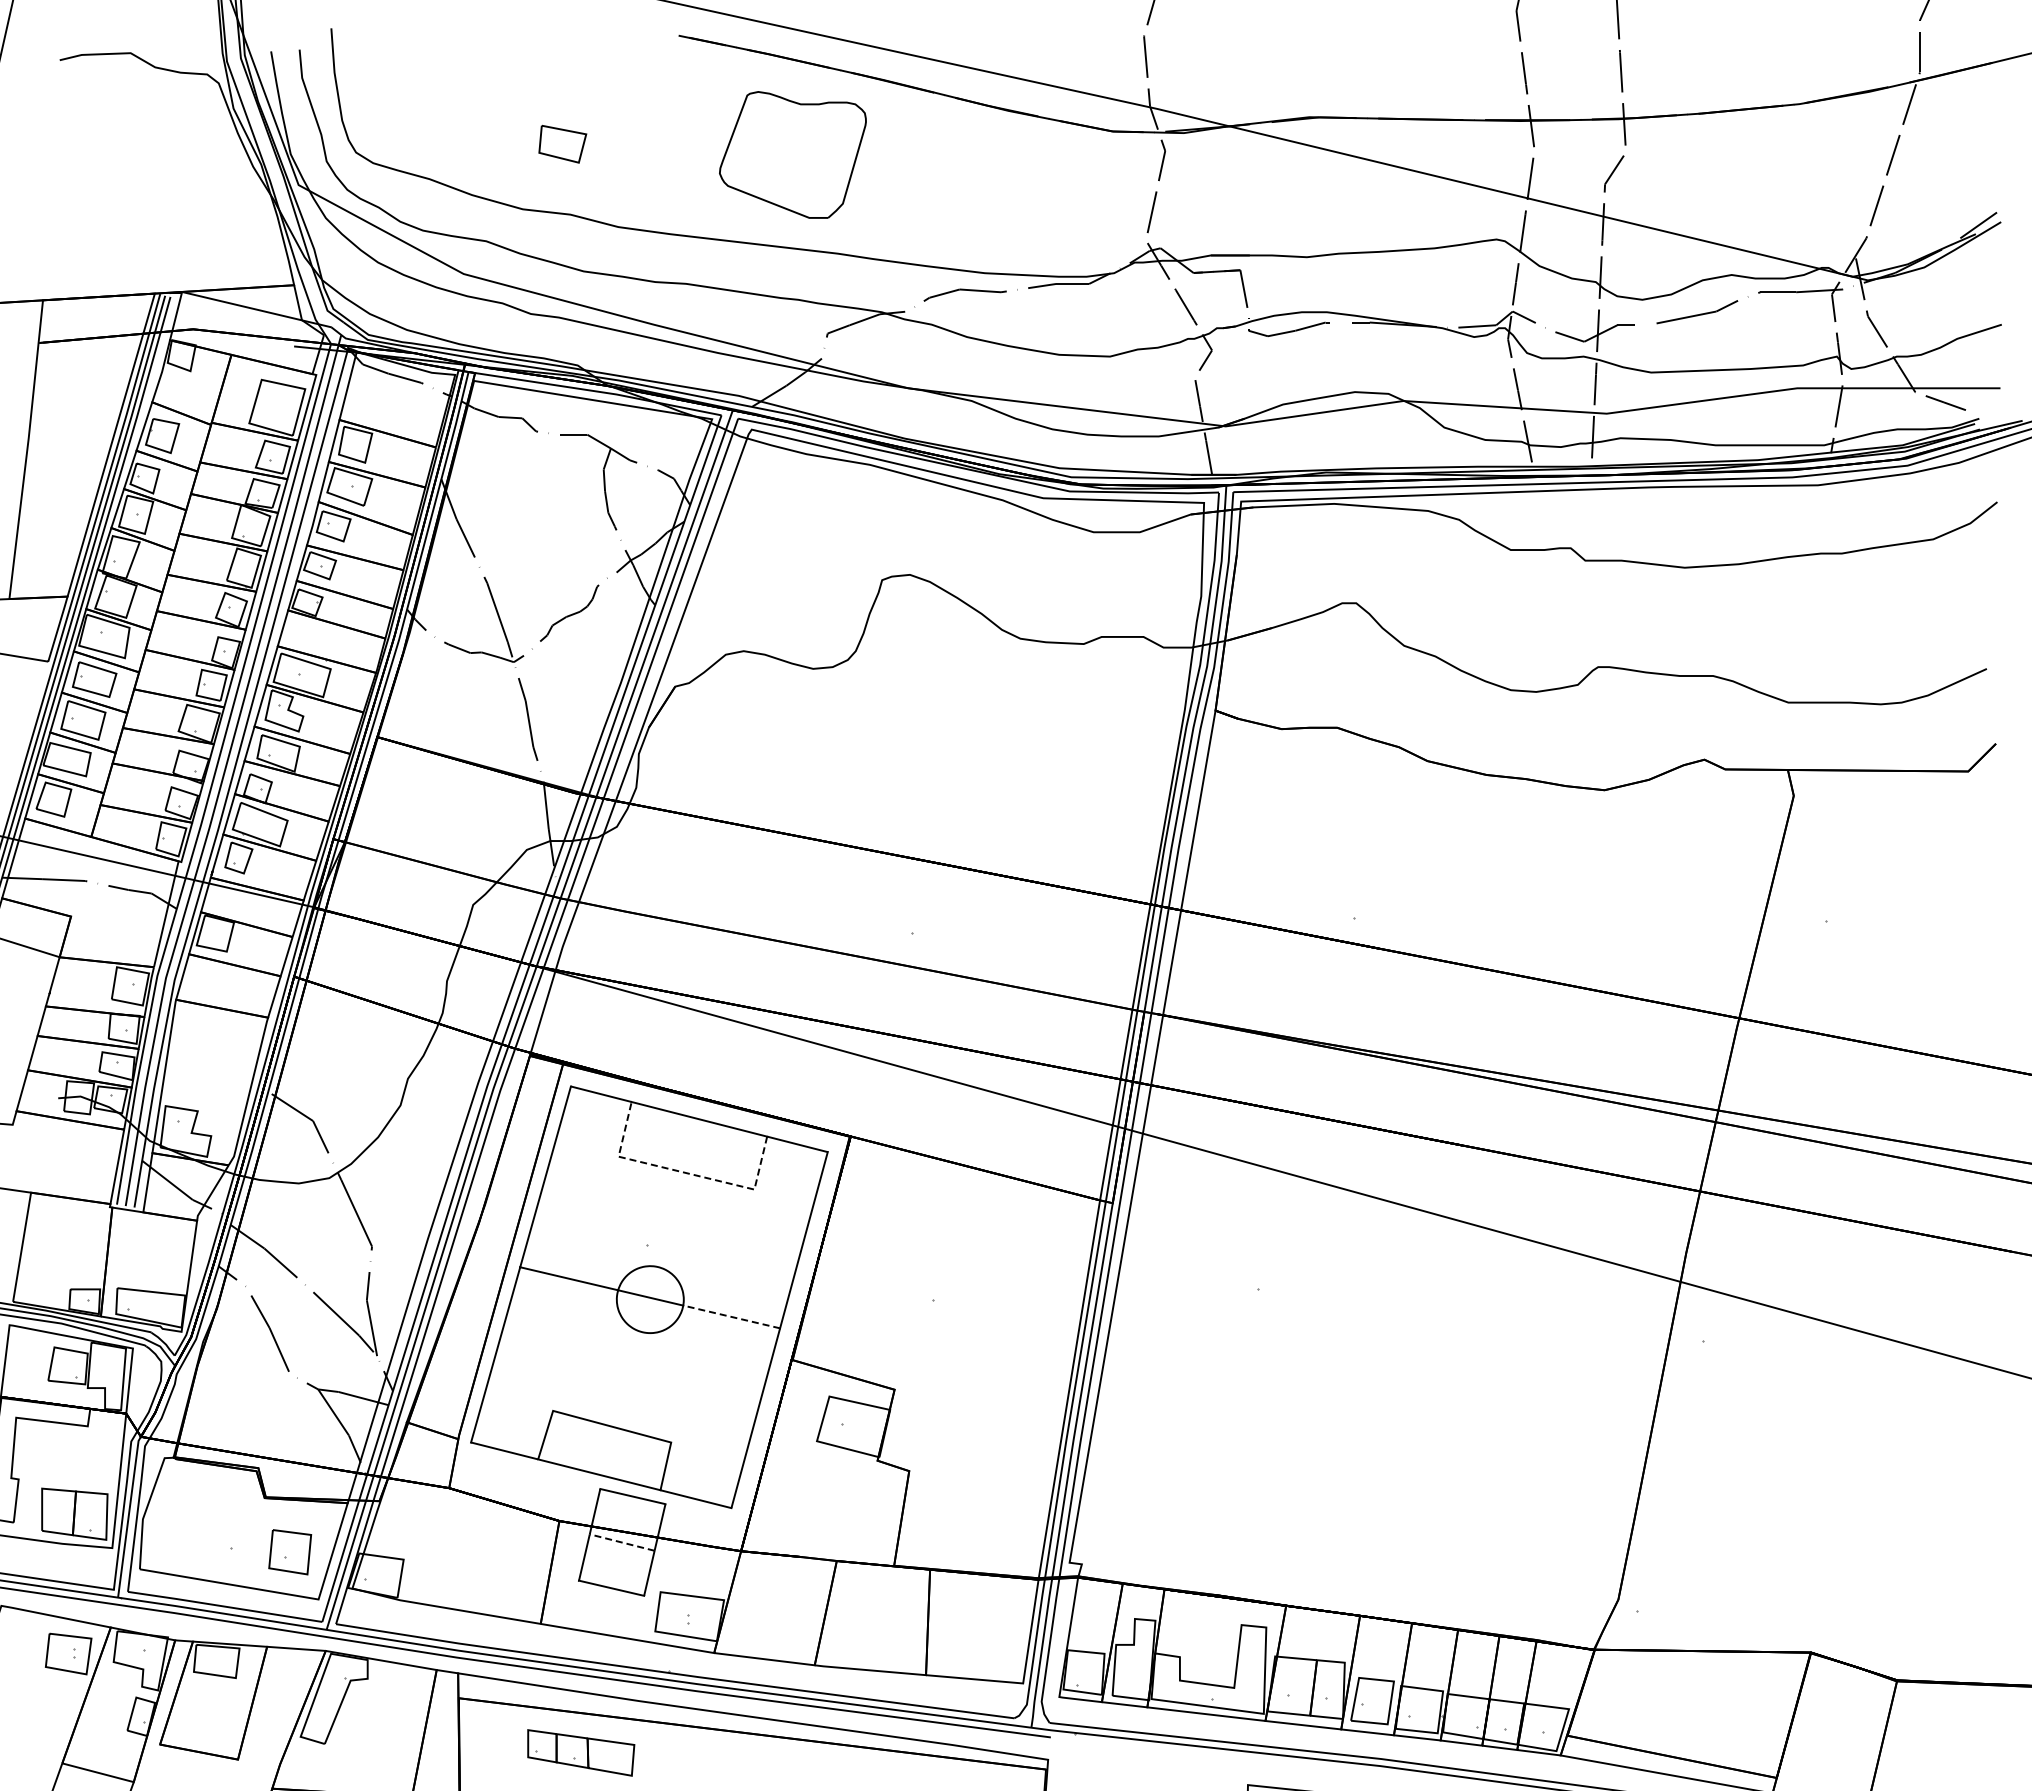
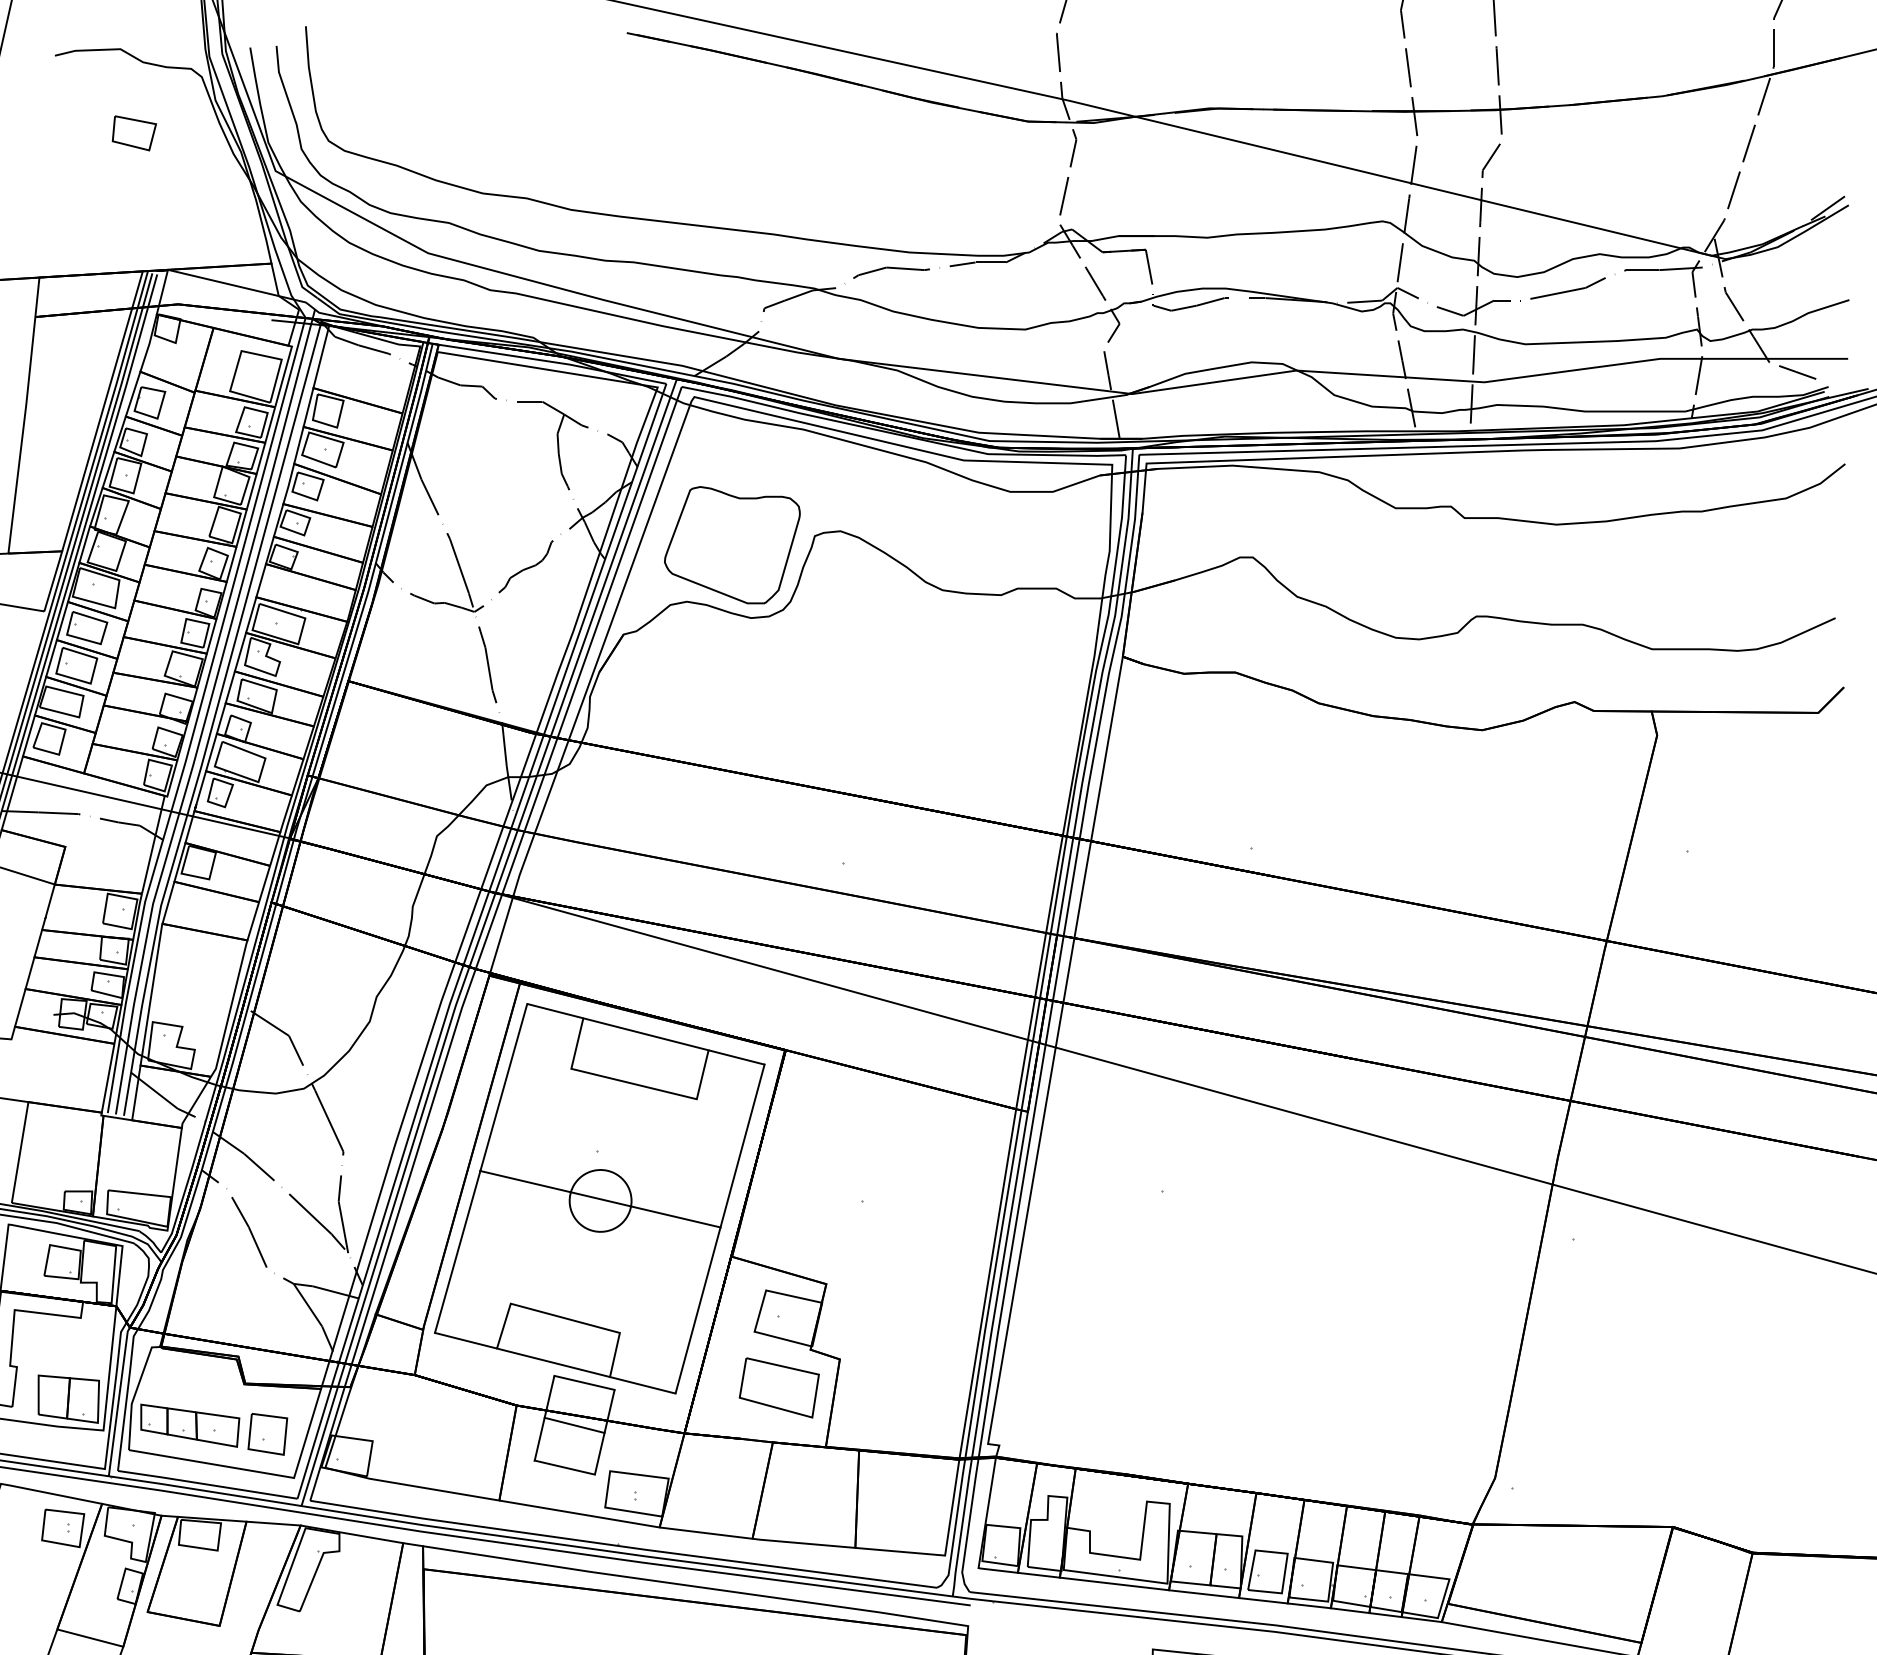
part: (562, 143) -> (134, 132), moved
part: (792, 154) -> (731, 544), moved
line: (685, 1172) -> (633, 1083), dashed -> solid
line: (731, 1316) -> (675, 1216), dashed -> solid
part: (843, 1501) -> (779, 1387), added
line: (621, 1542) -> (573, 1425), dashed -> solid
part: (581, 1752) -> (190, 1425), moved

